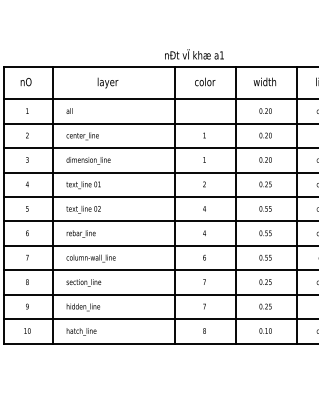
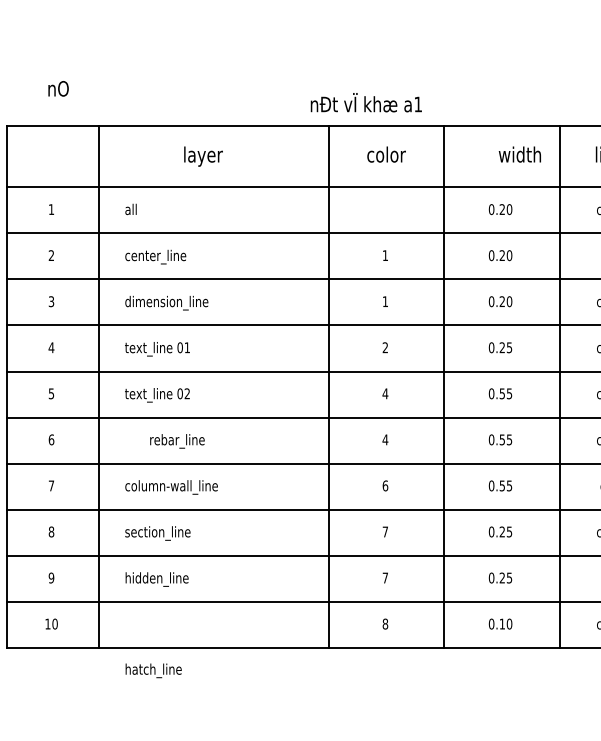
text: (264, 81) -> (519, 153), moved
text: (25, 82) -> (57, 89), moved
text: (80, 233) -> (176, 440), moved
text: (81, 331) -> (153, 670), moved

